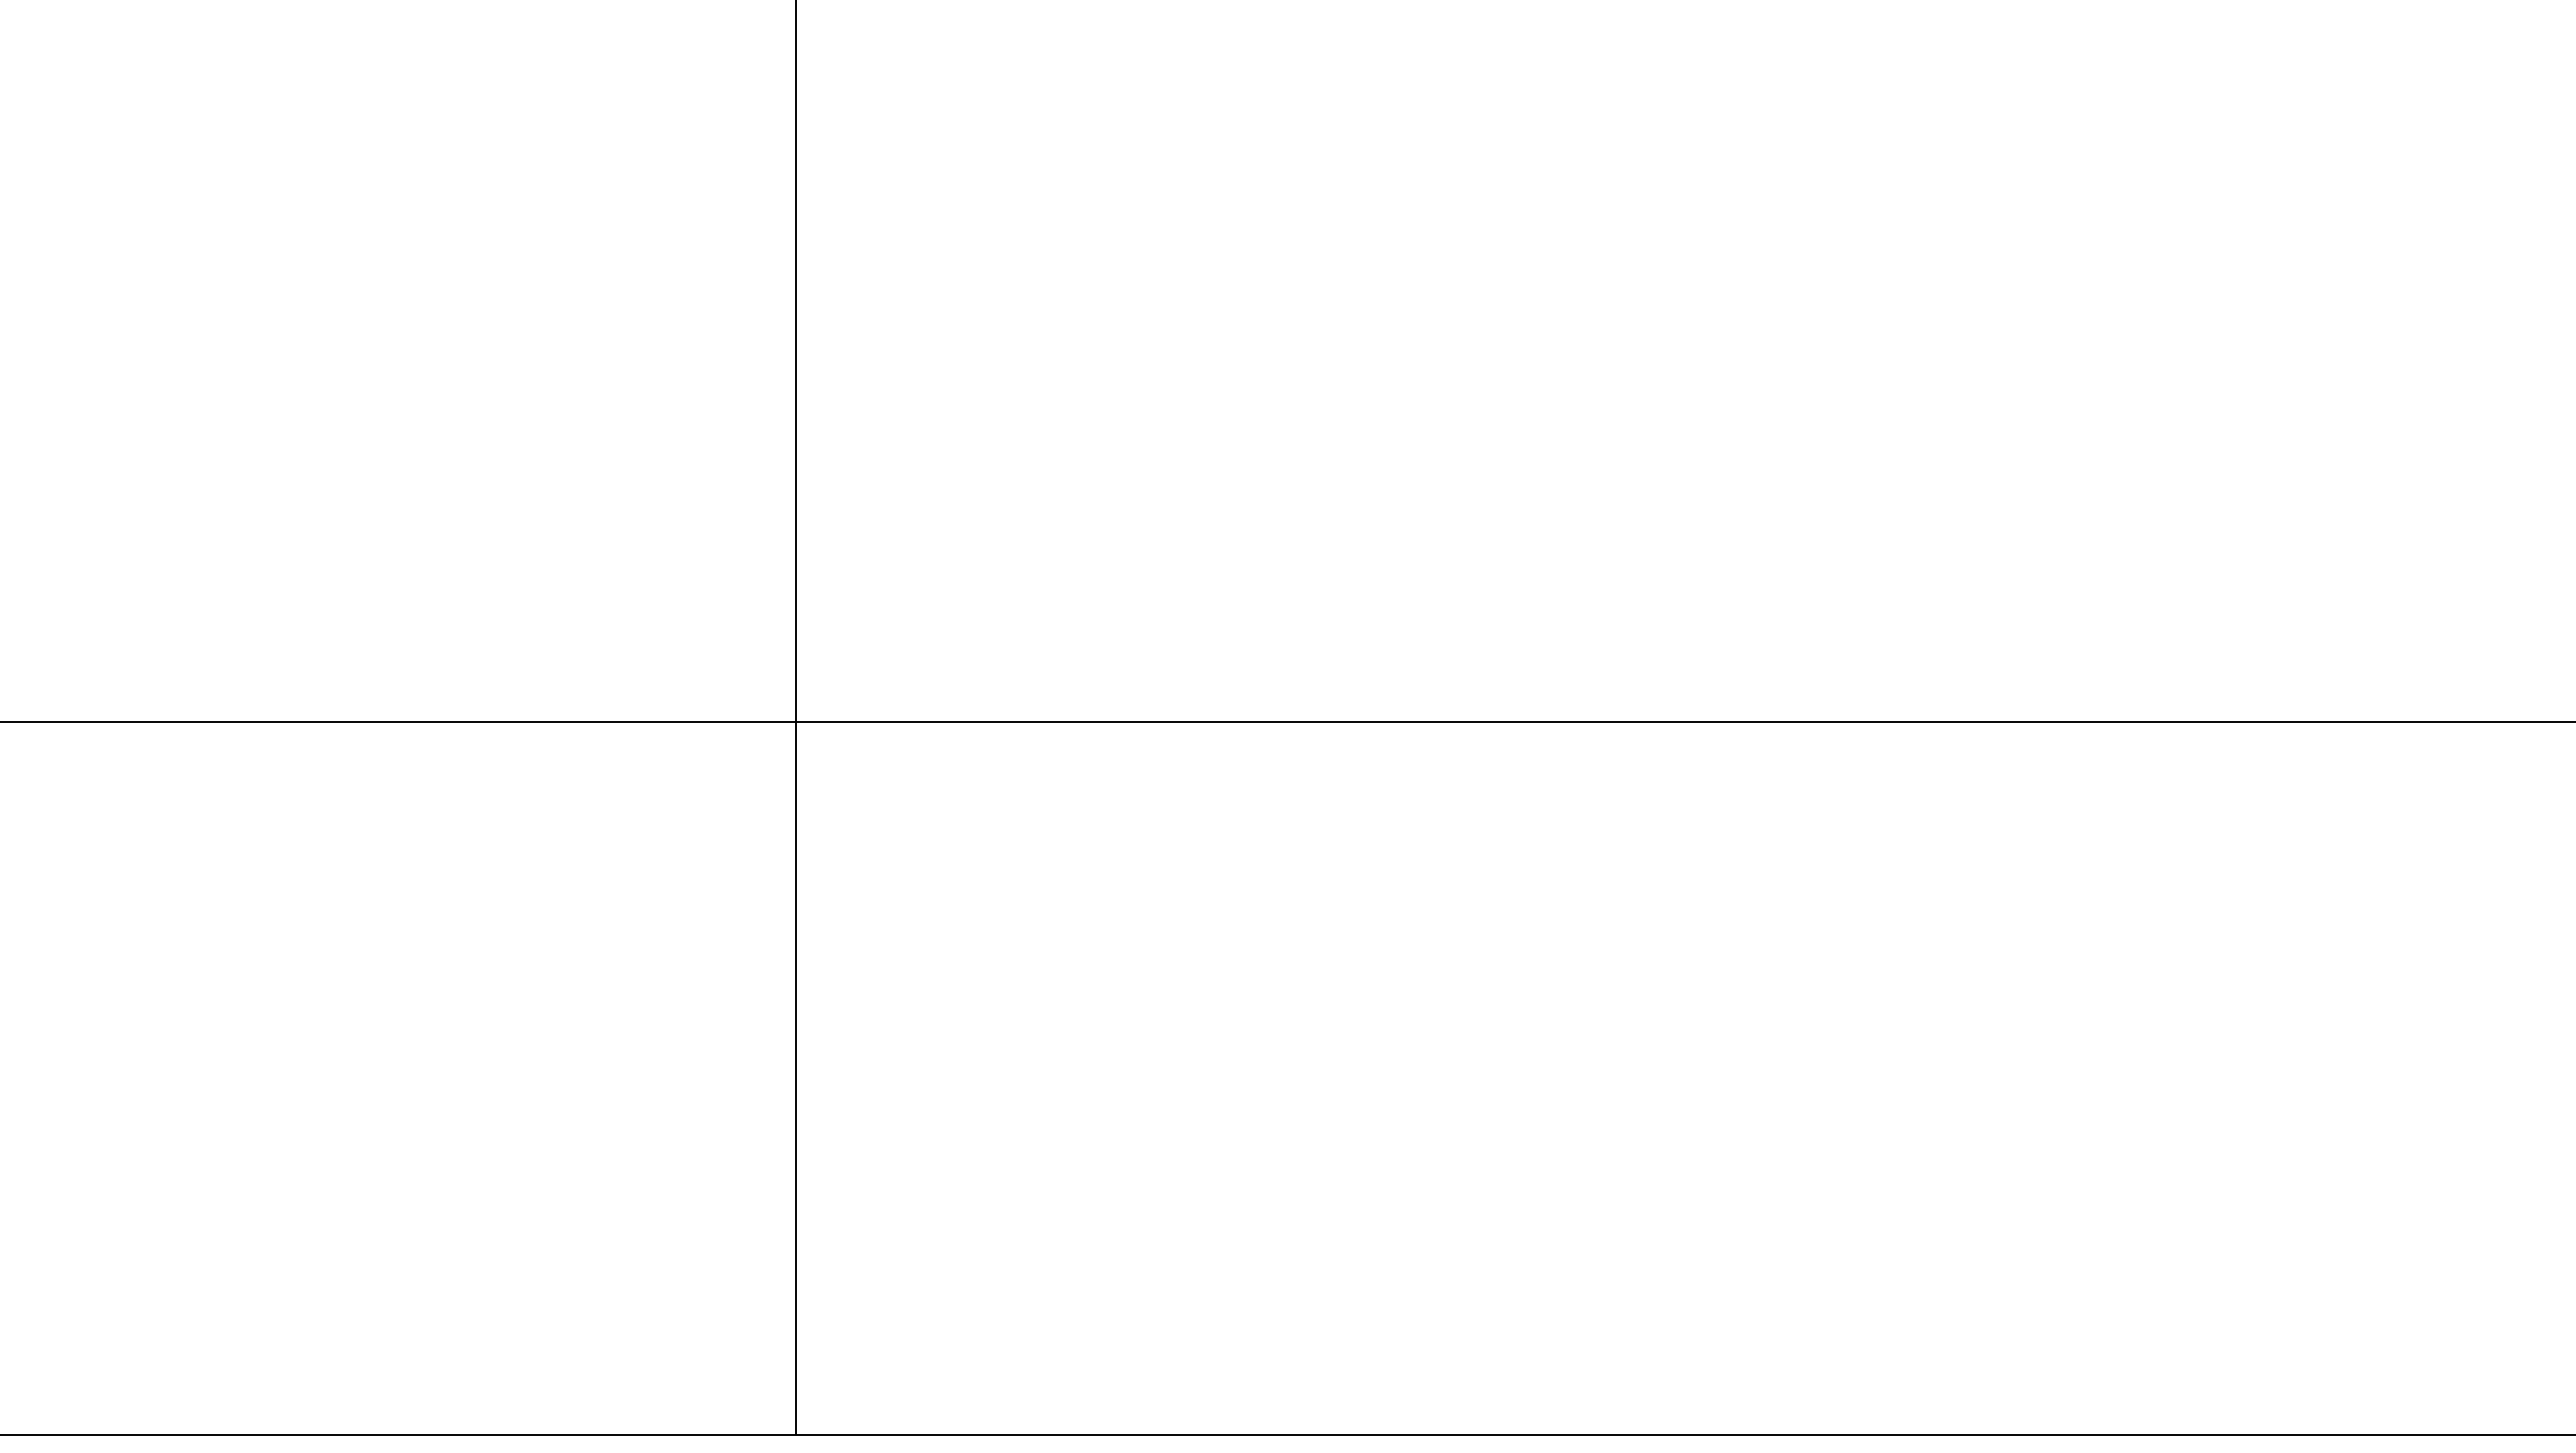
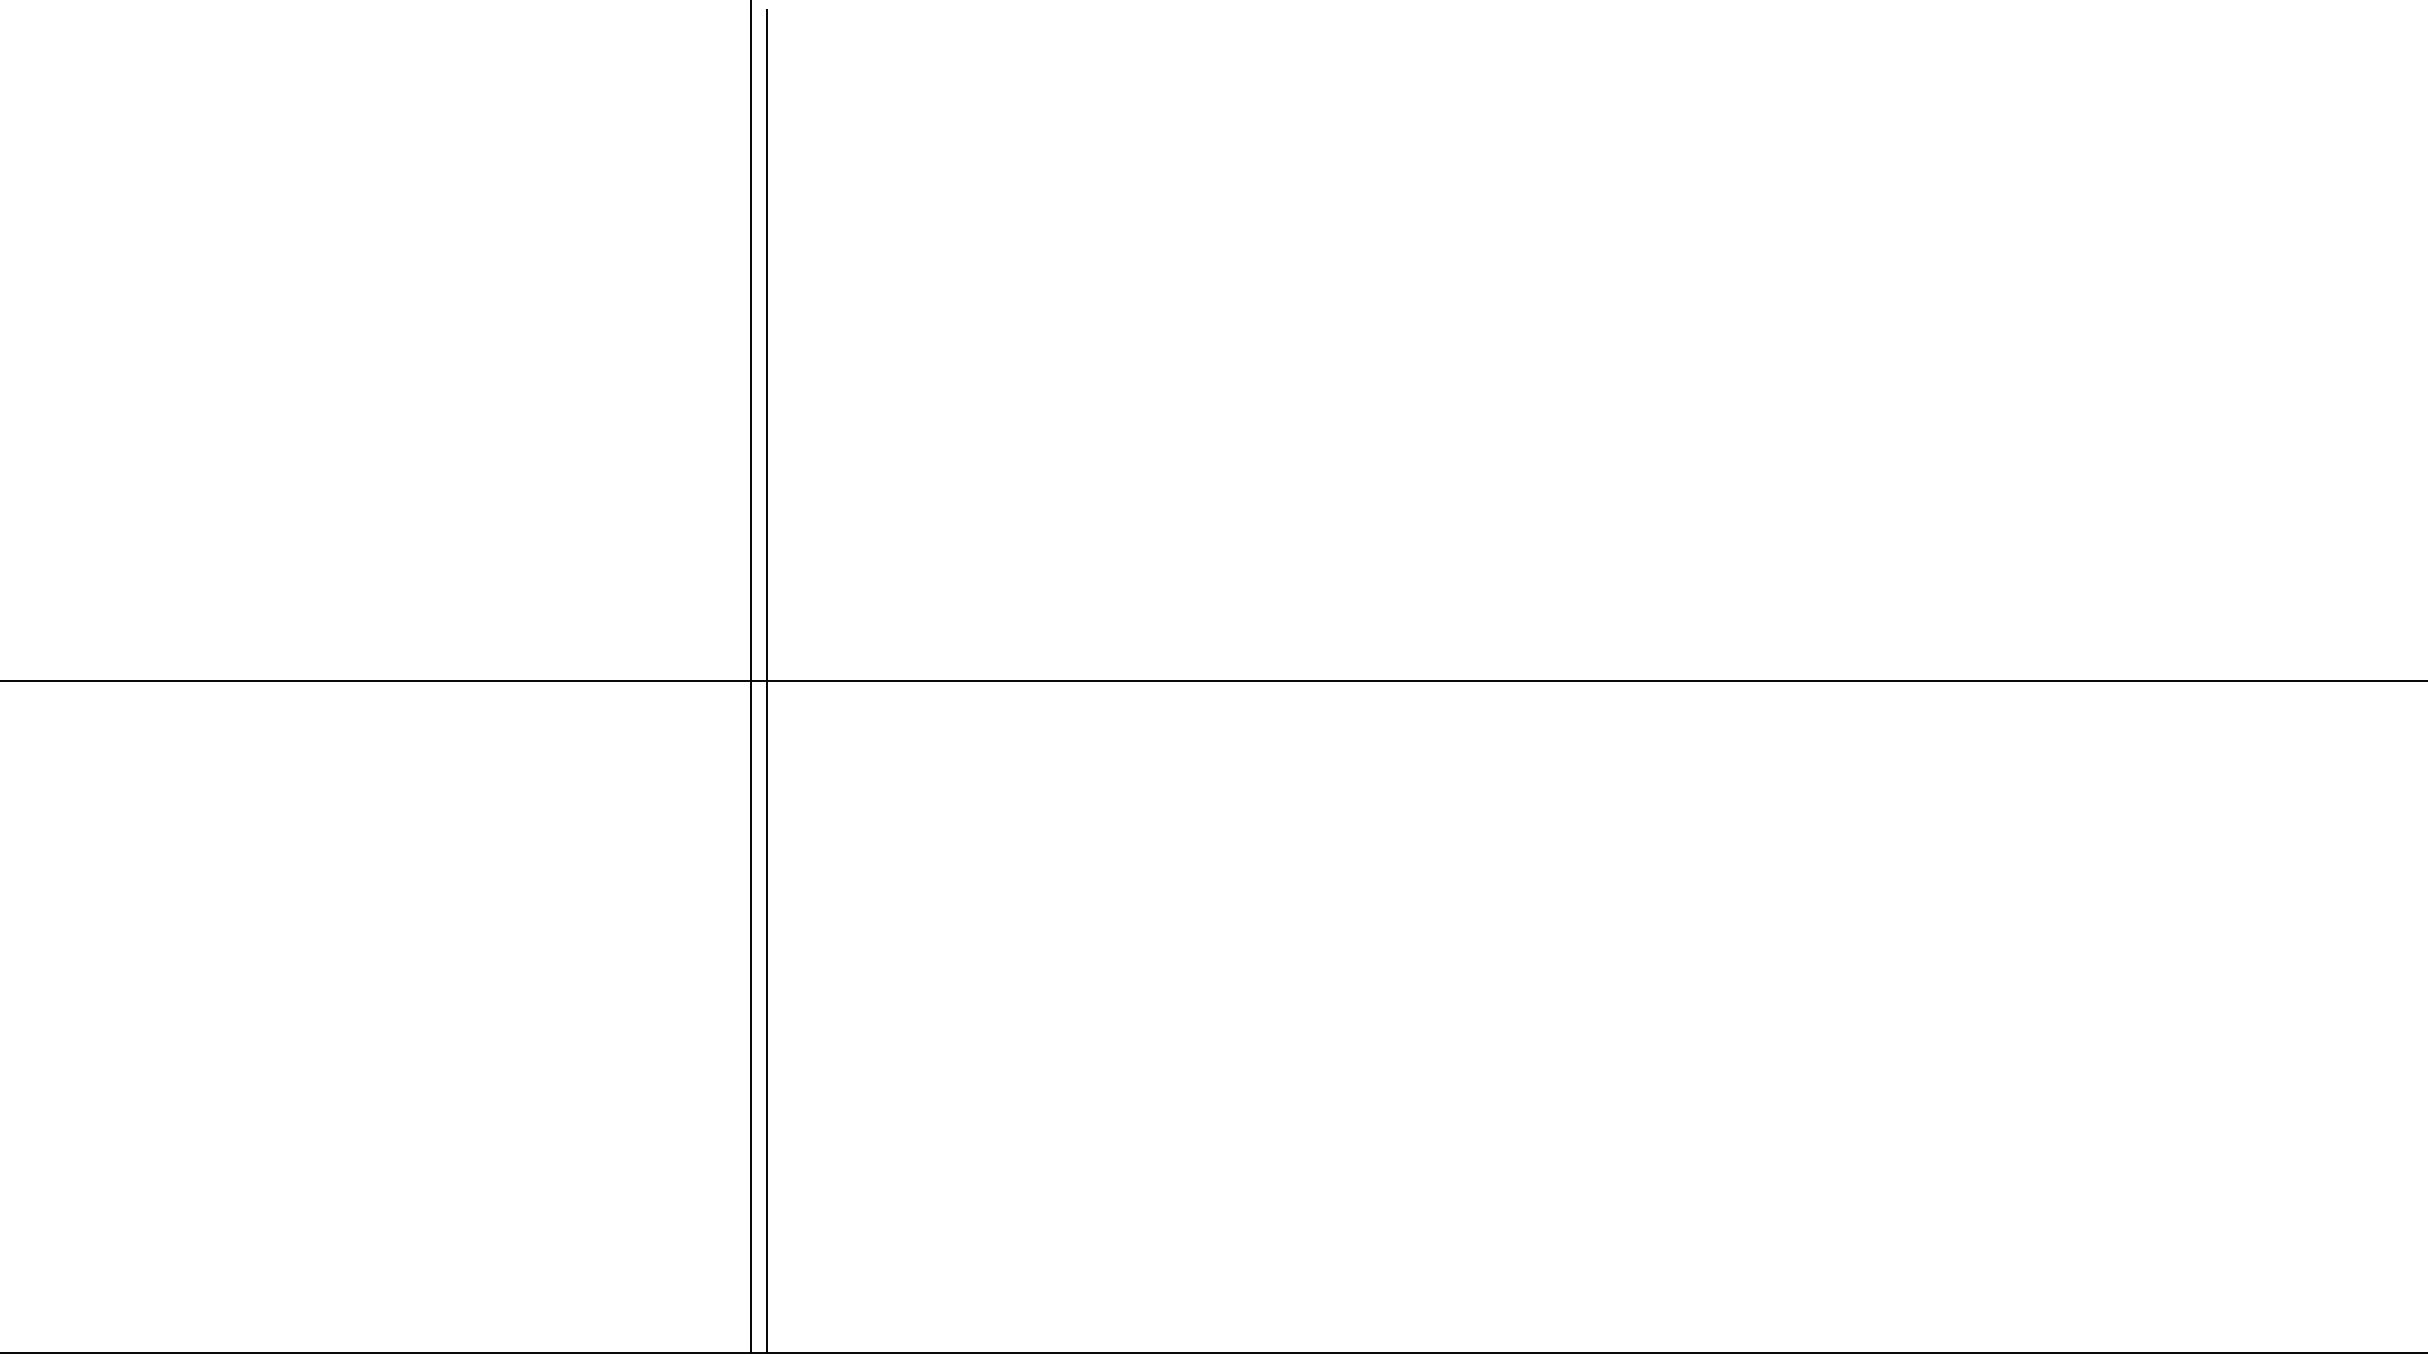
line: (814, 721) -> (767, 680), added

